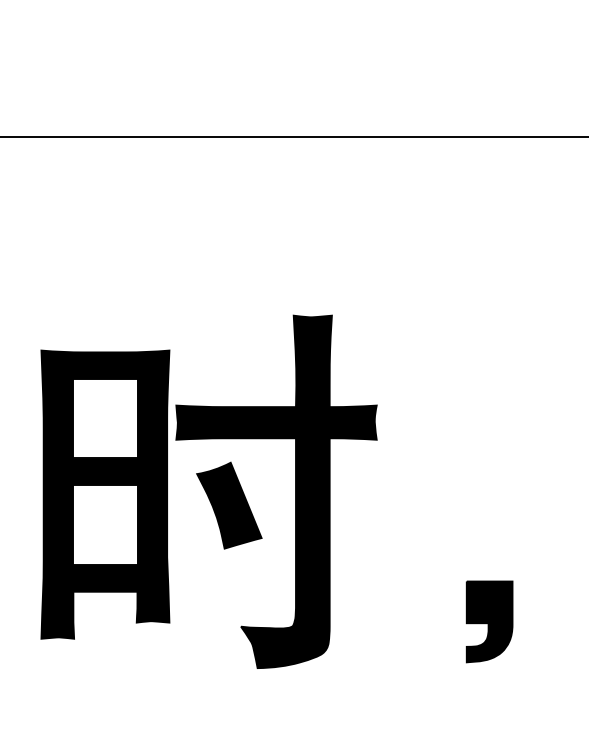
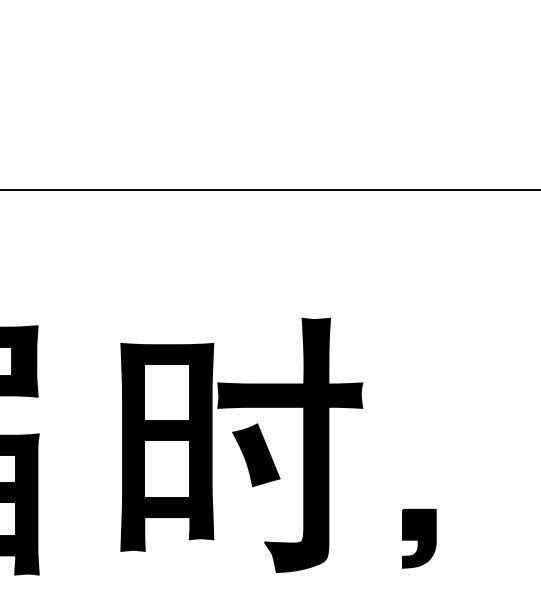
part: (208, 490) -> (241, 444), moved

